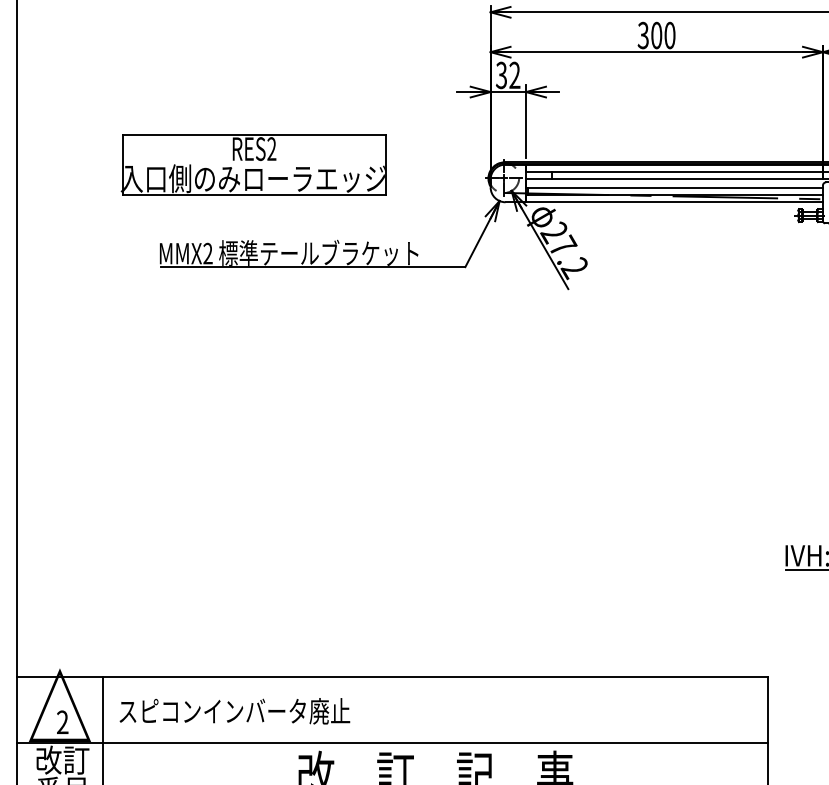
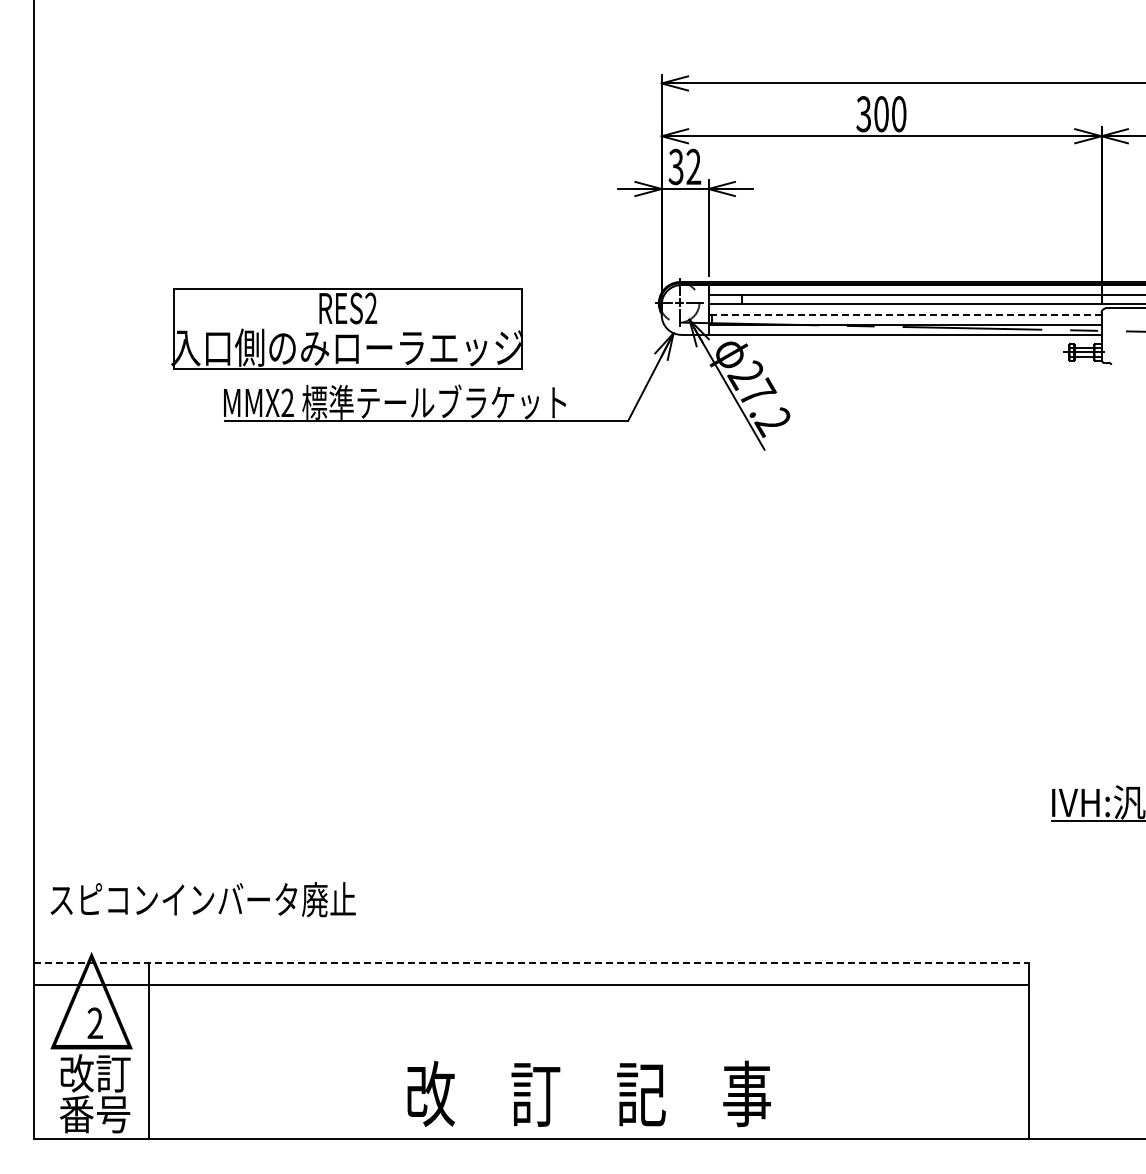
part: (253, 164) -> (346, 328), moved
line: (674, 187) -> (904, 315), solid -> dashed
line: (393, 676) -> (532, 962), solid -> dashed
text: (234, 711) -> (202, 899), moved
line: (392, 742) -> (531, 984), moved

